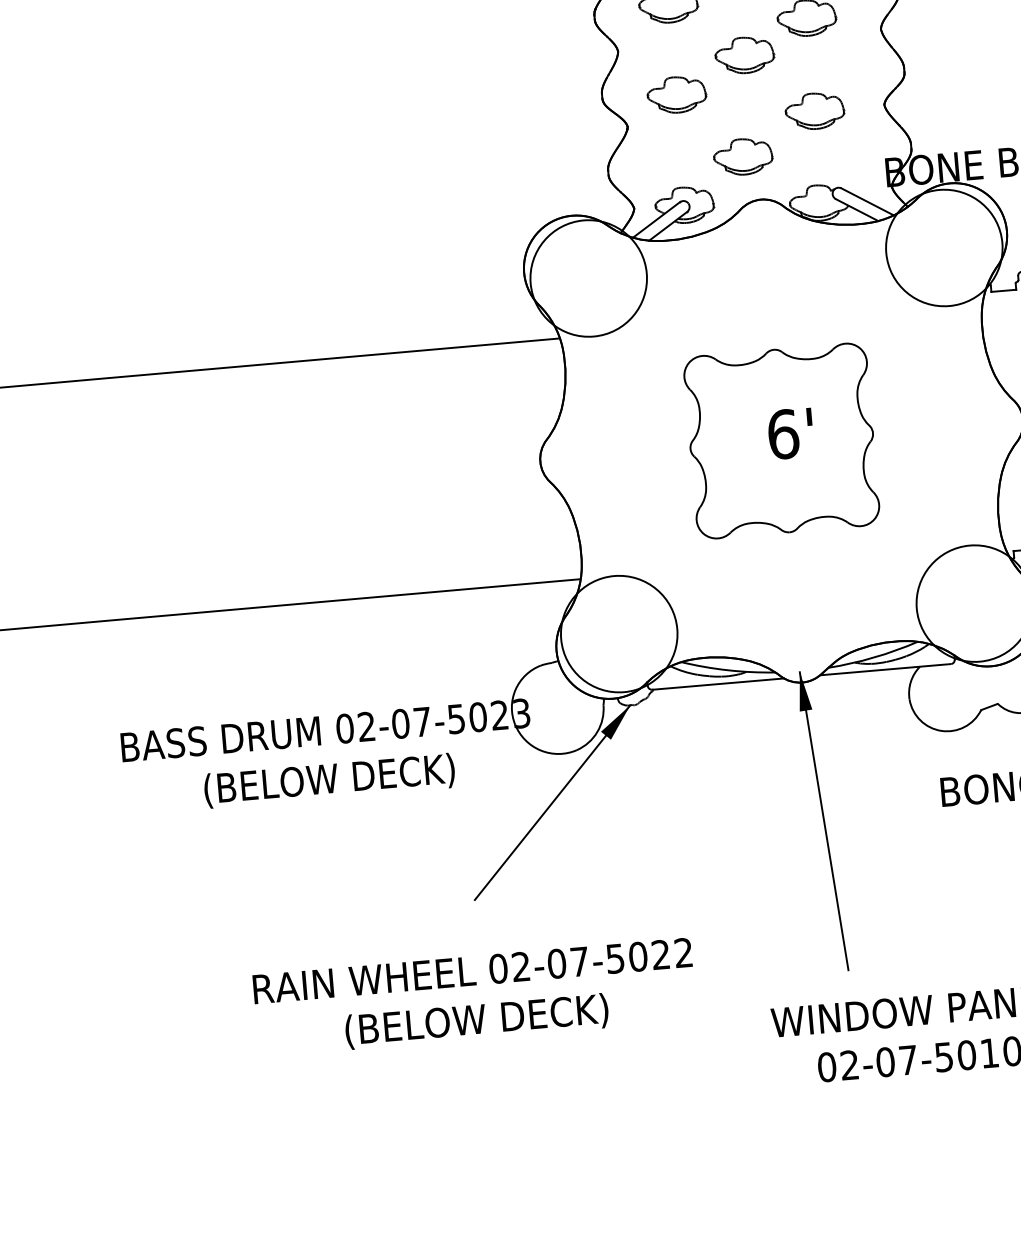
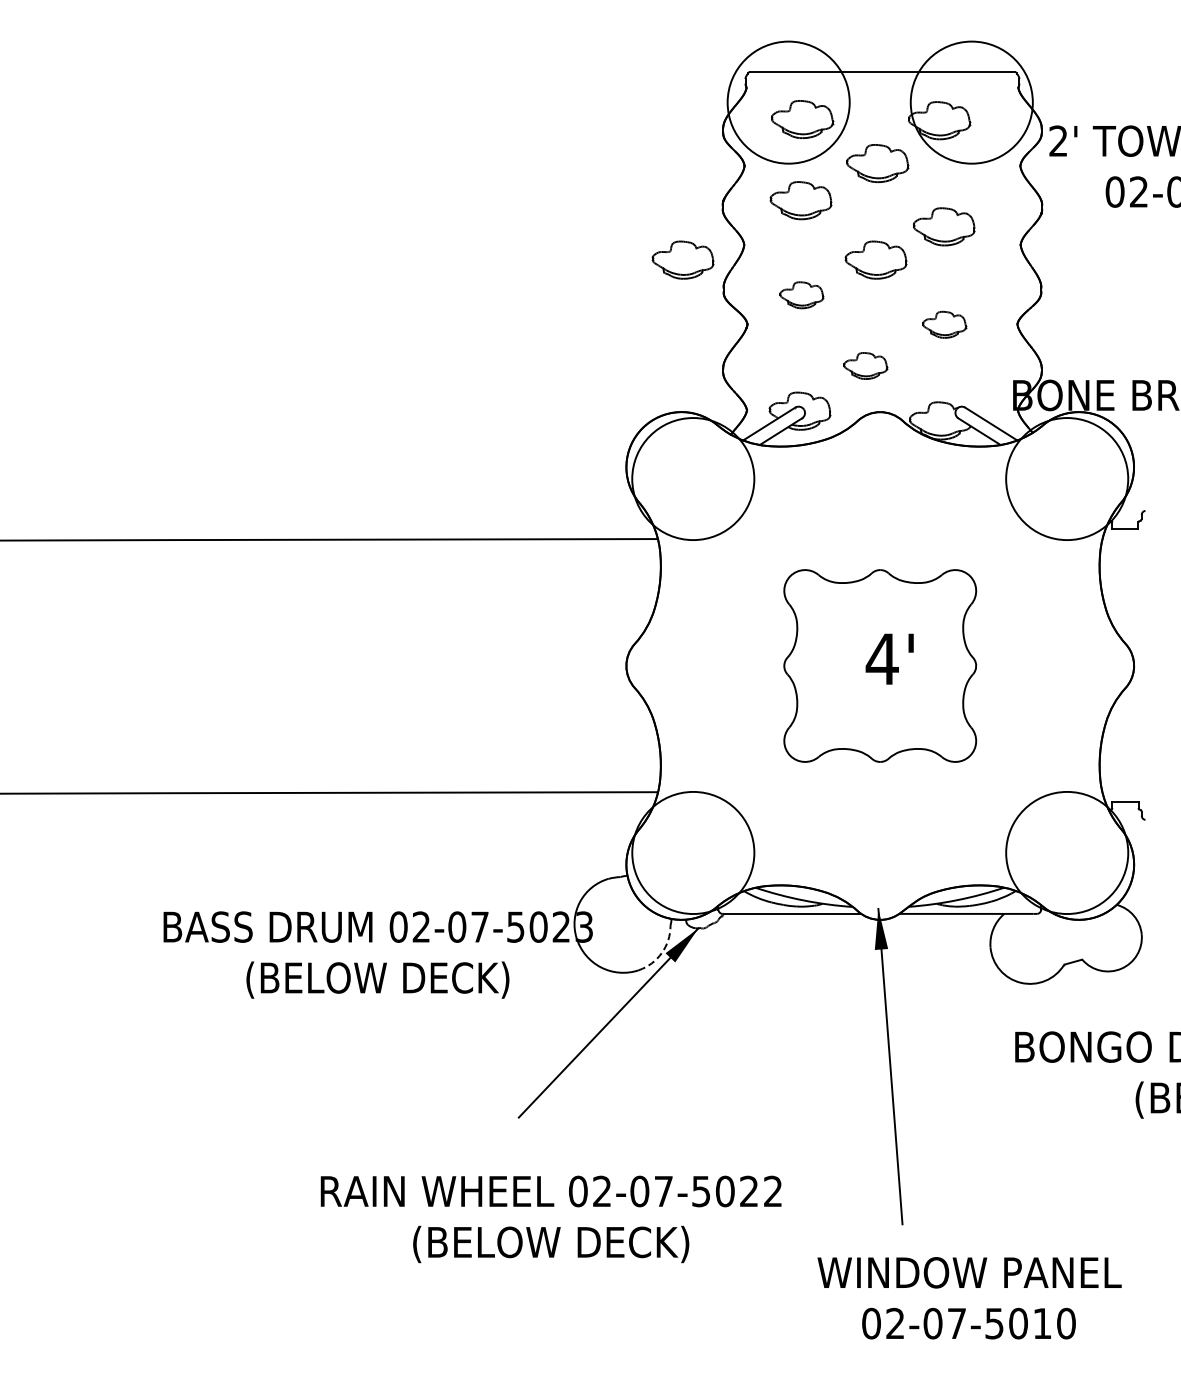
part: (560, 70) -> (682, 259), added
part: (676, 94) -> (801, 294), size x0.7
part: (815, 111) -> (944, 324), size x0.7
part: (743, 156) -> (865, 365), size x0.7
text: (782, 433) -> (881, 658), 6' -> 4'
arc: (597, 732) -> (661, 953), solid -> dashed
text: (474, 997) -> (550, 1219), moved

